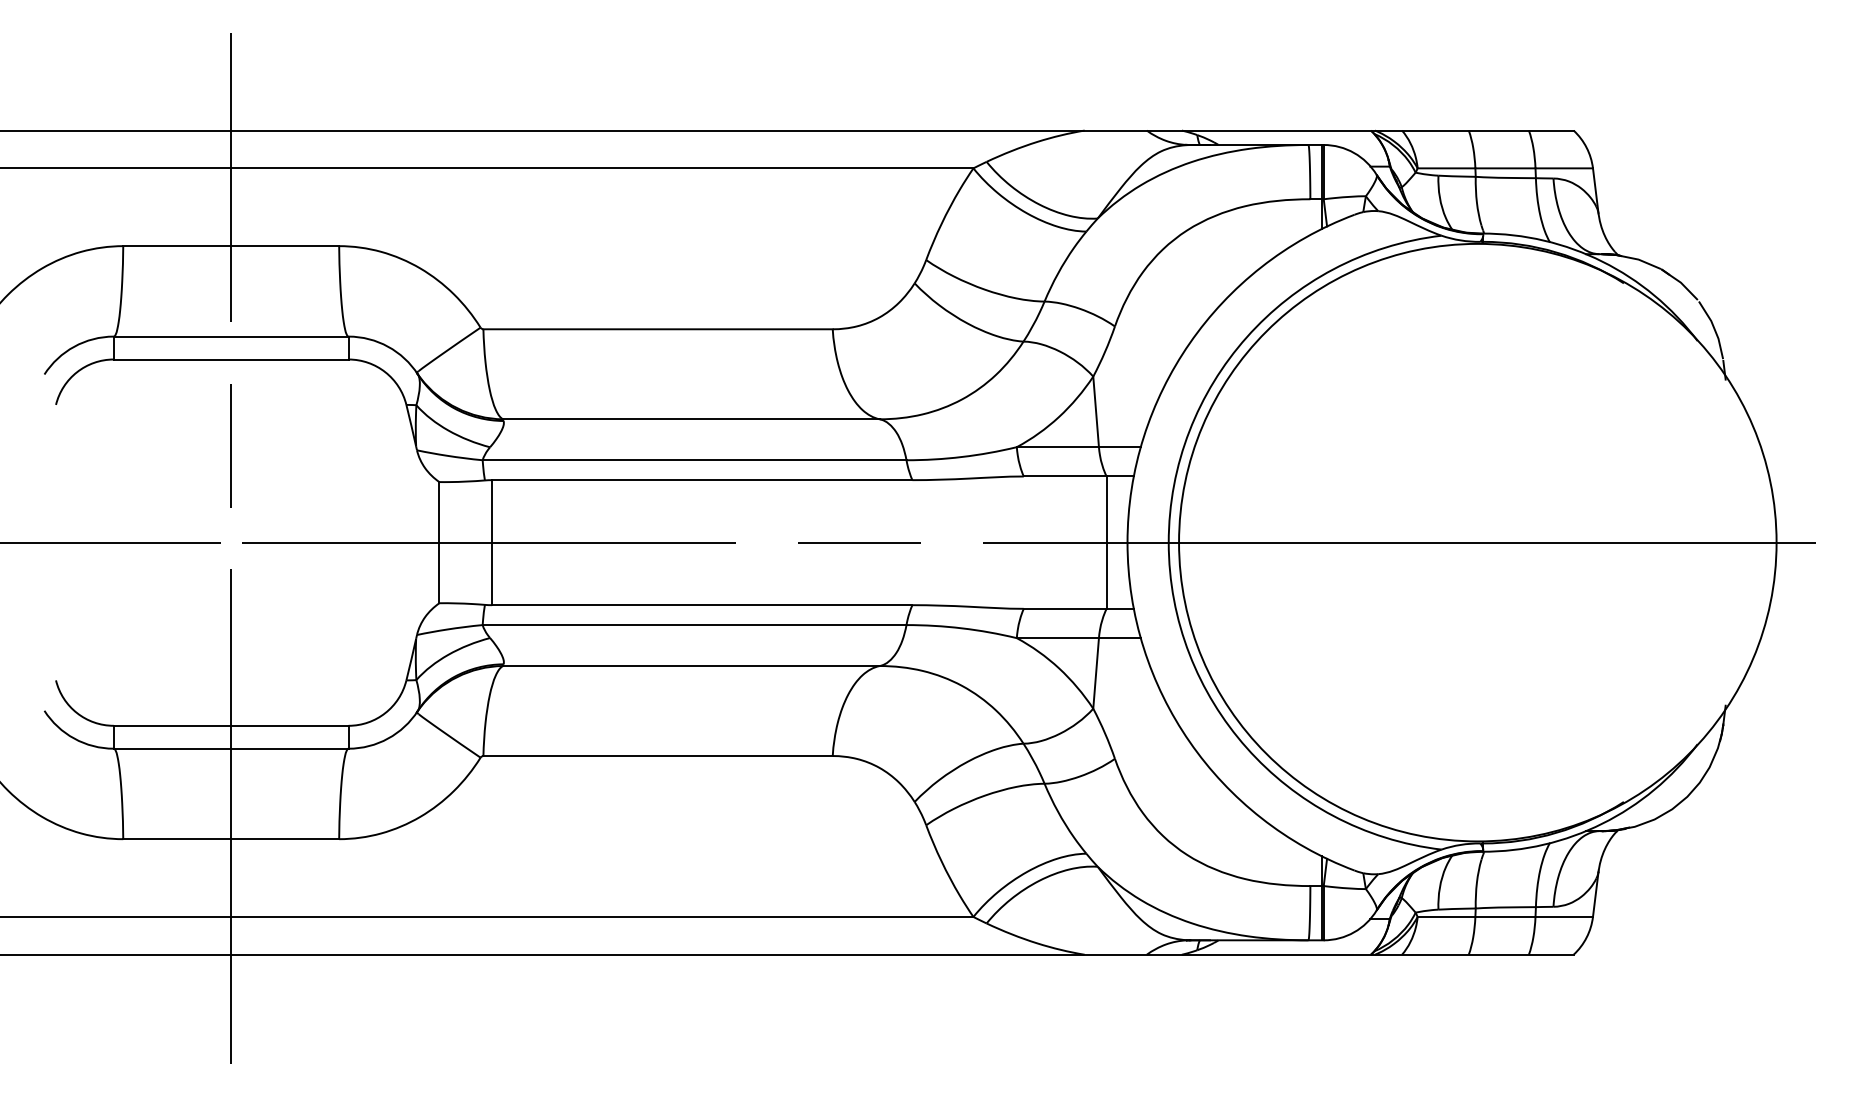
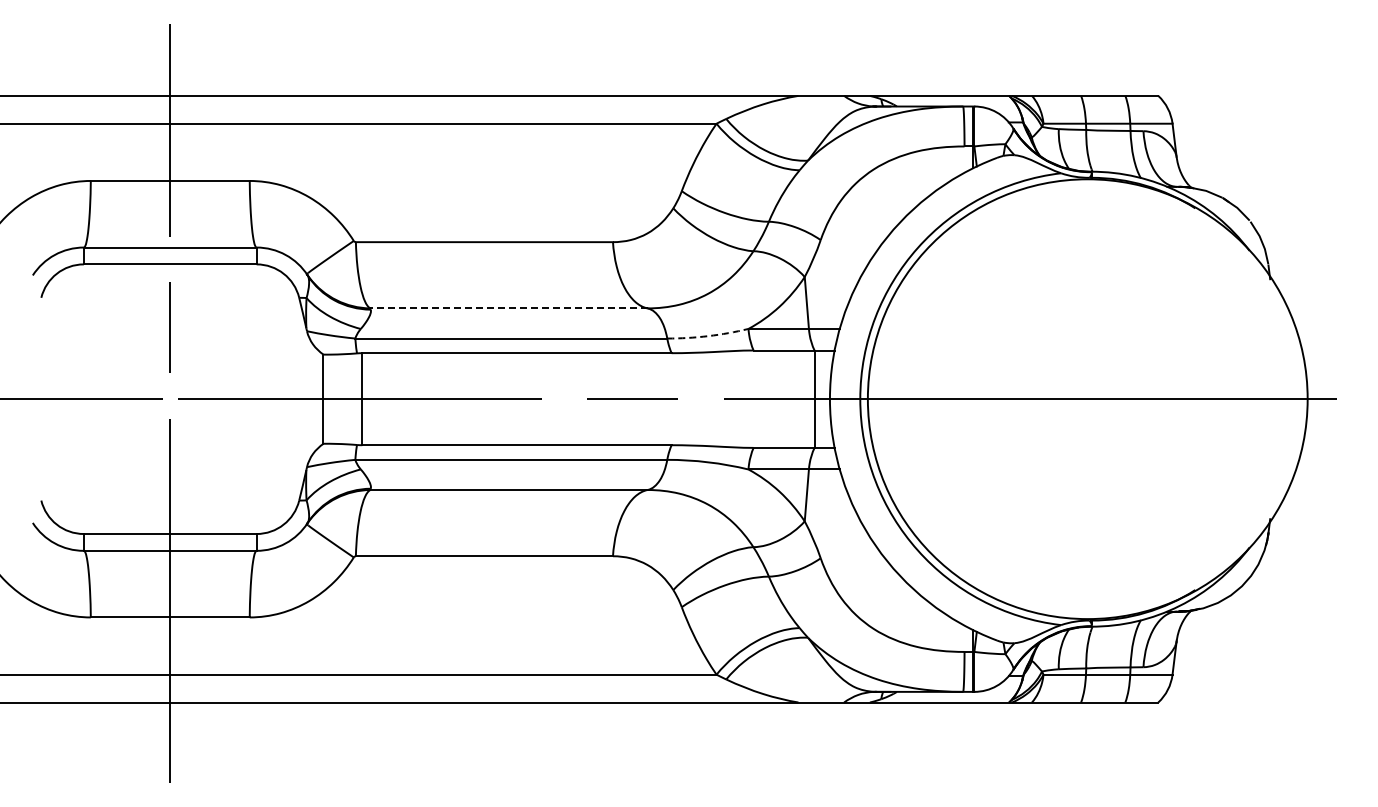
line: (692, 419) -> (509, 308), solid -> dashed
arc: (962, 457) -> (708, 336), solid -> dashed

